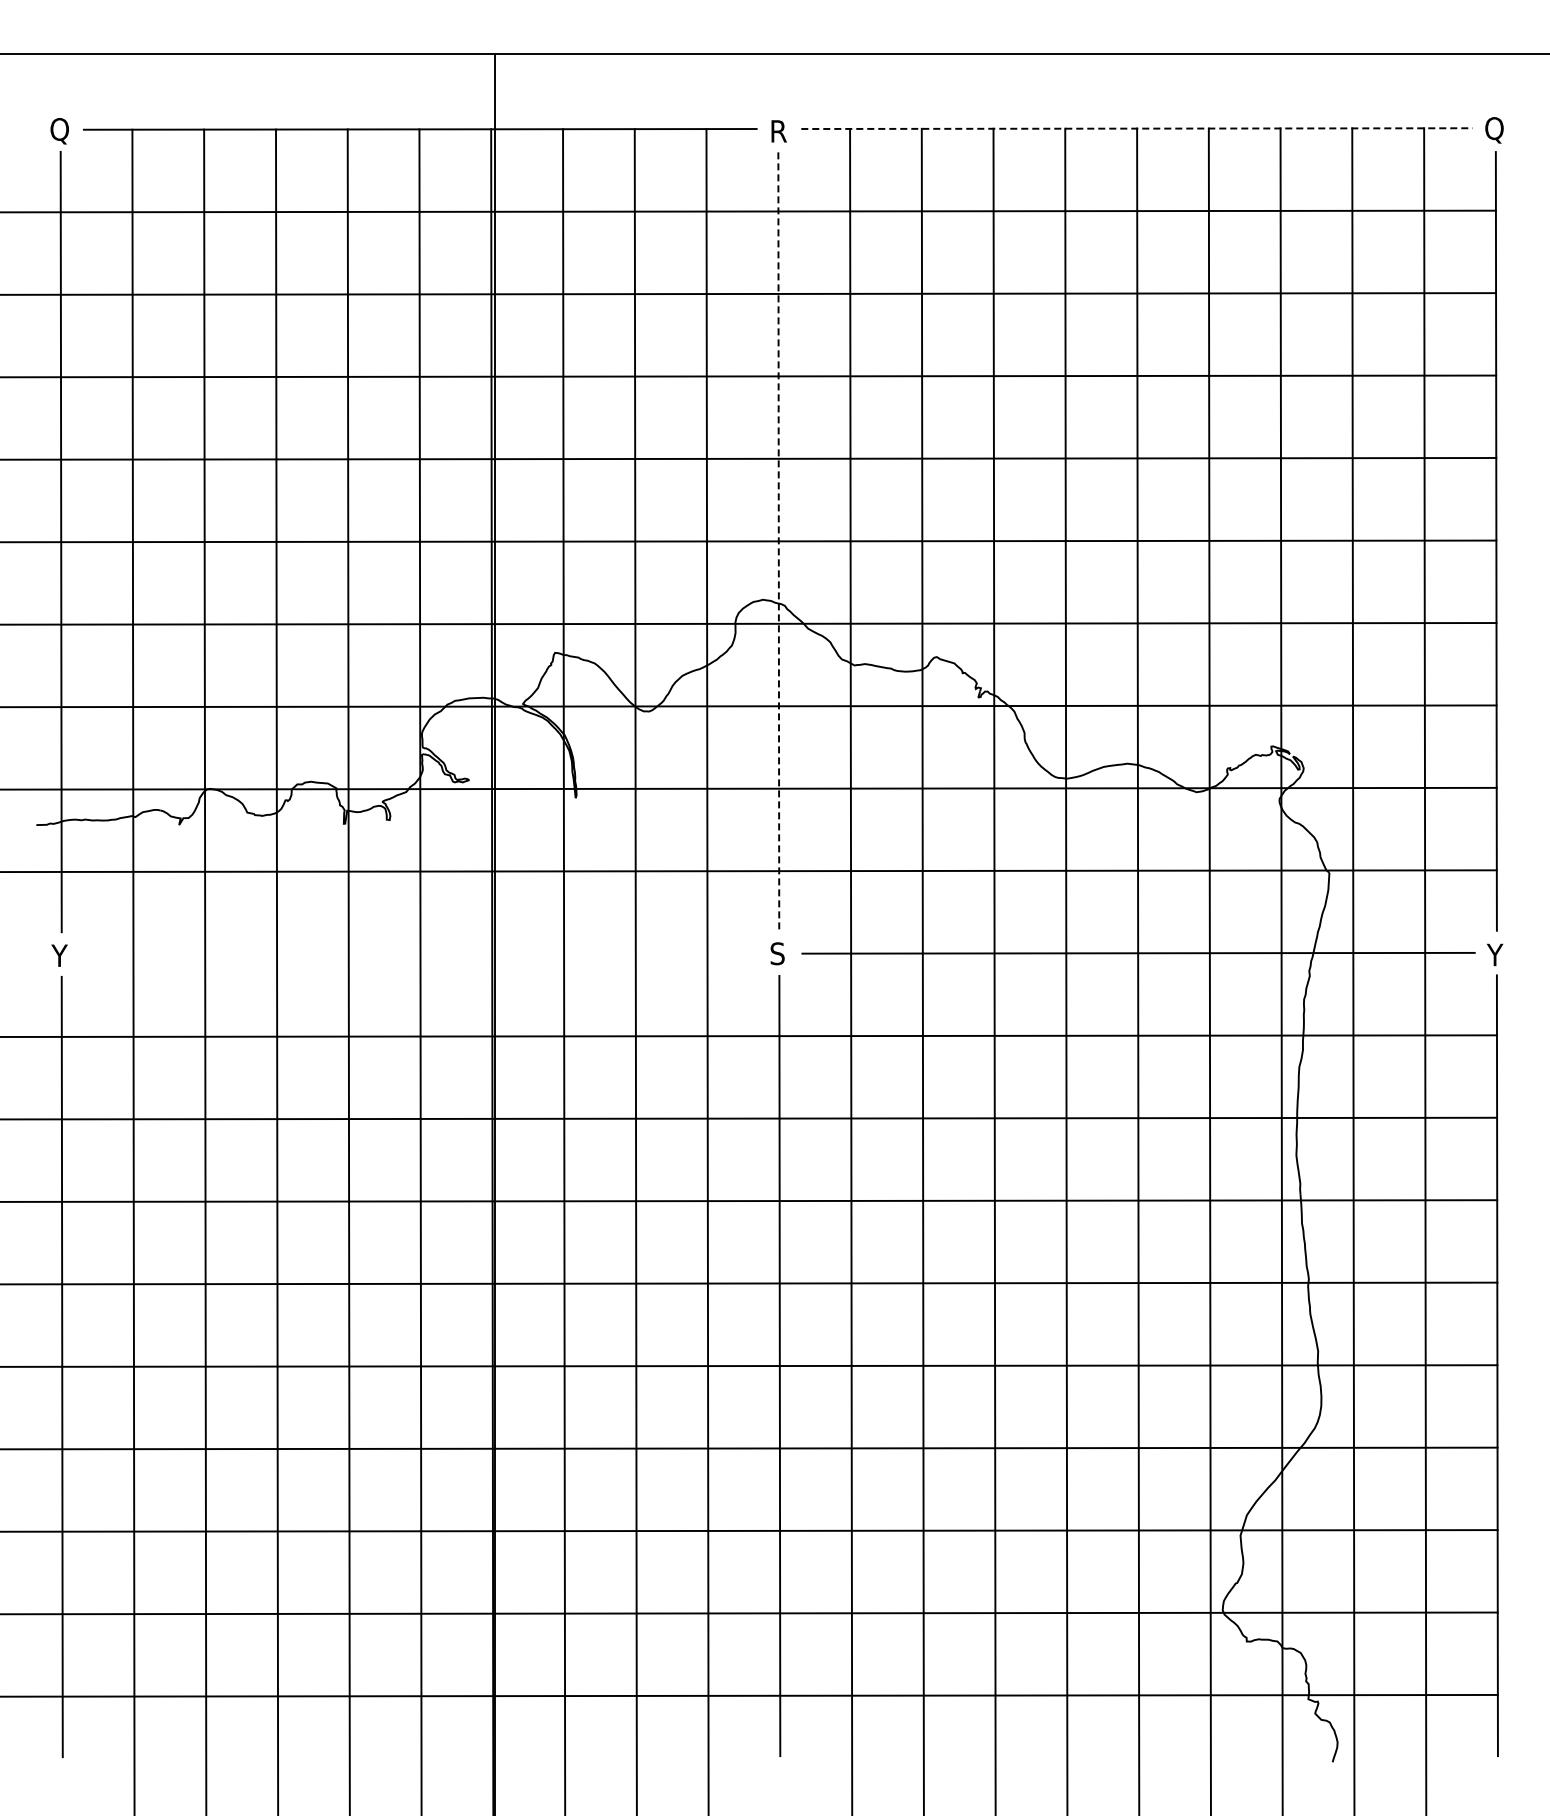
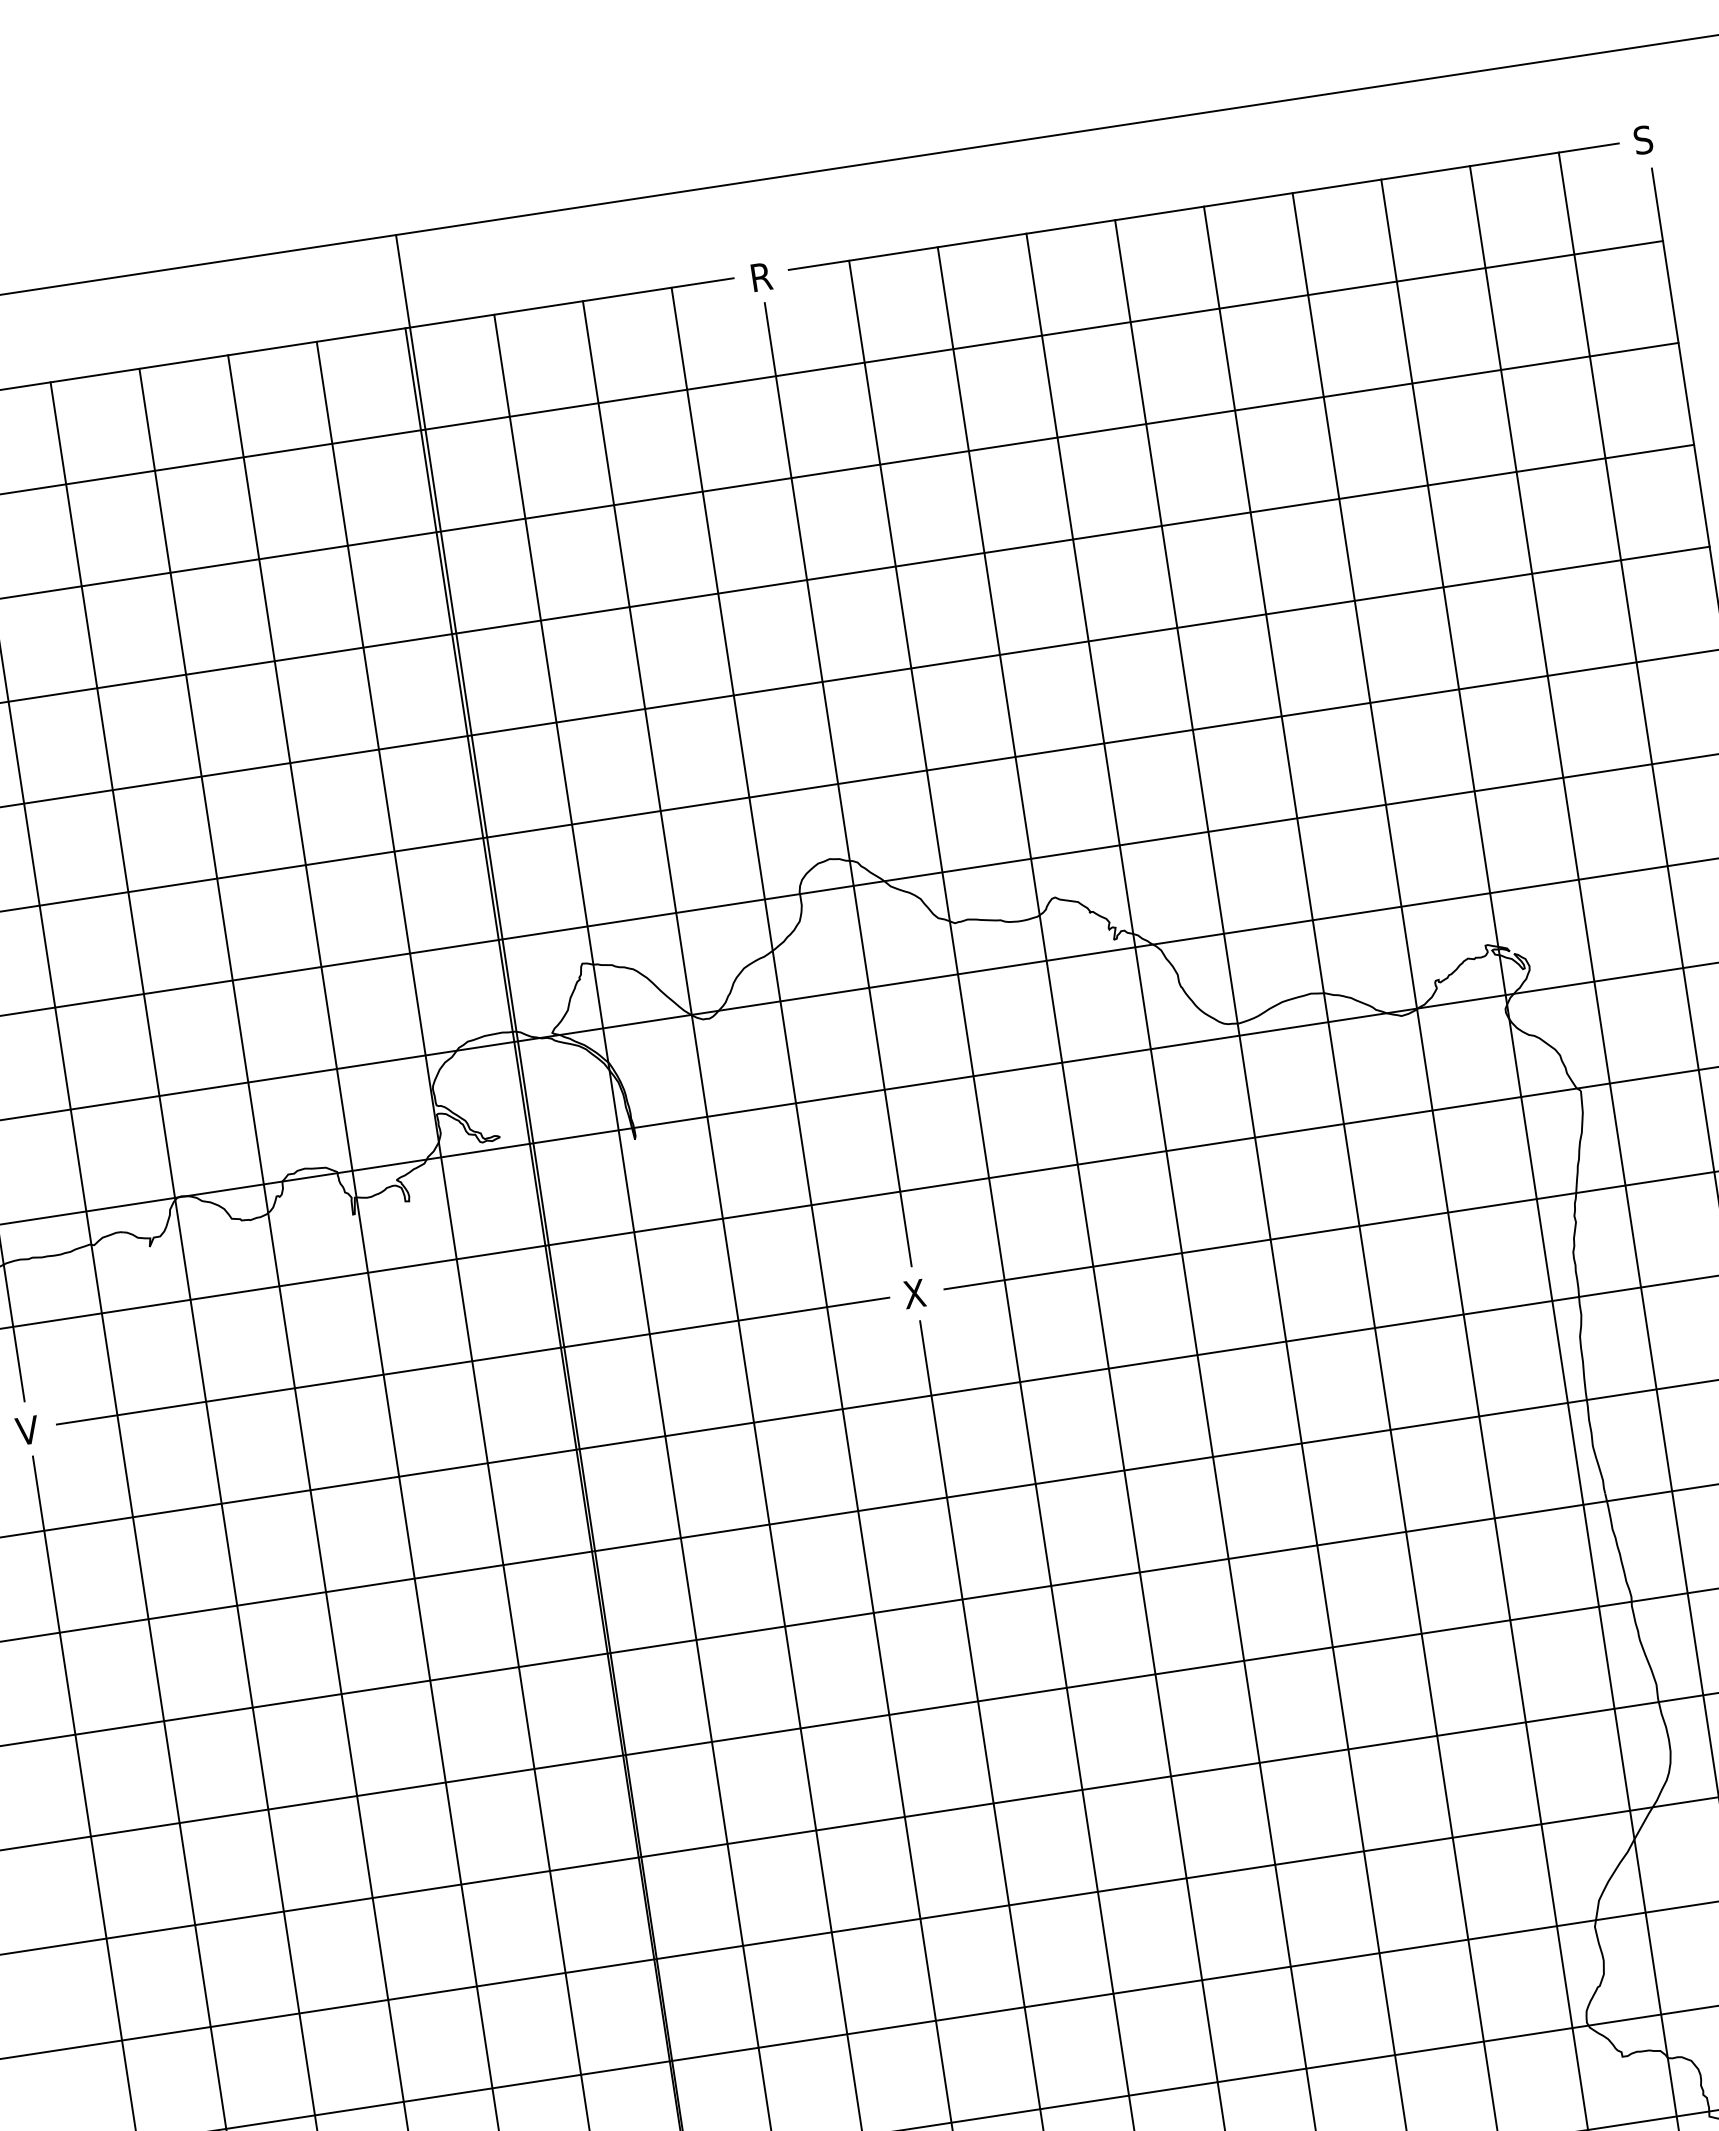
line: (1136, 128) -> (1203, 206), dashed -> solid
text: (1494, 130) -> (1646, 142), Q -> S
line: (778, 541) -> (837, 784), dashed -> solid
line: (420, 953) -> (472, 1360), added
text: (777, 953) -> (913, 1293), S -> X
text: (60, 955) -> (27, 1430), Y -> V

